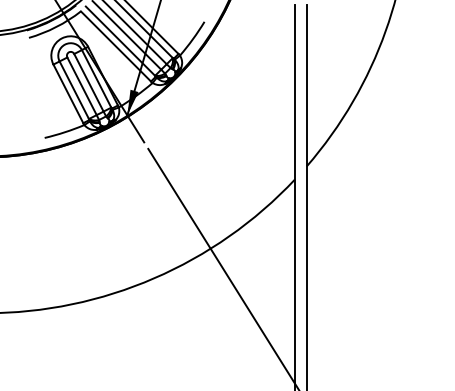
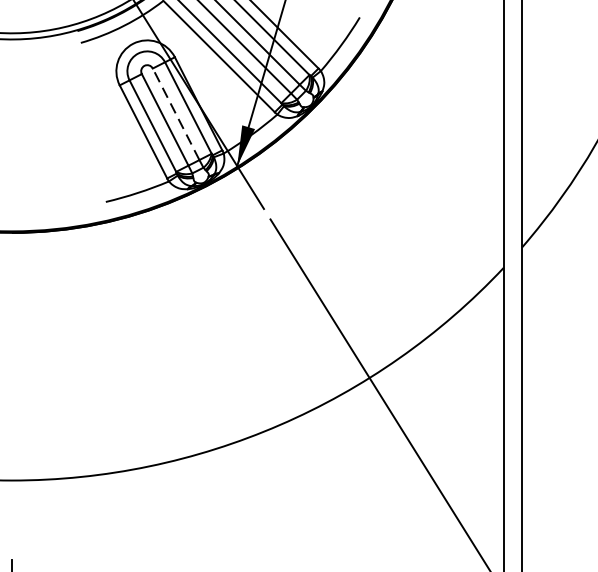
line: (88, 82) -> (175, 113), solid -> dashed

